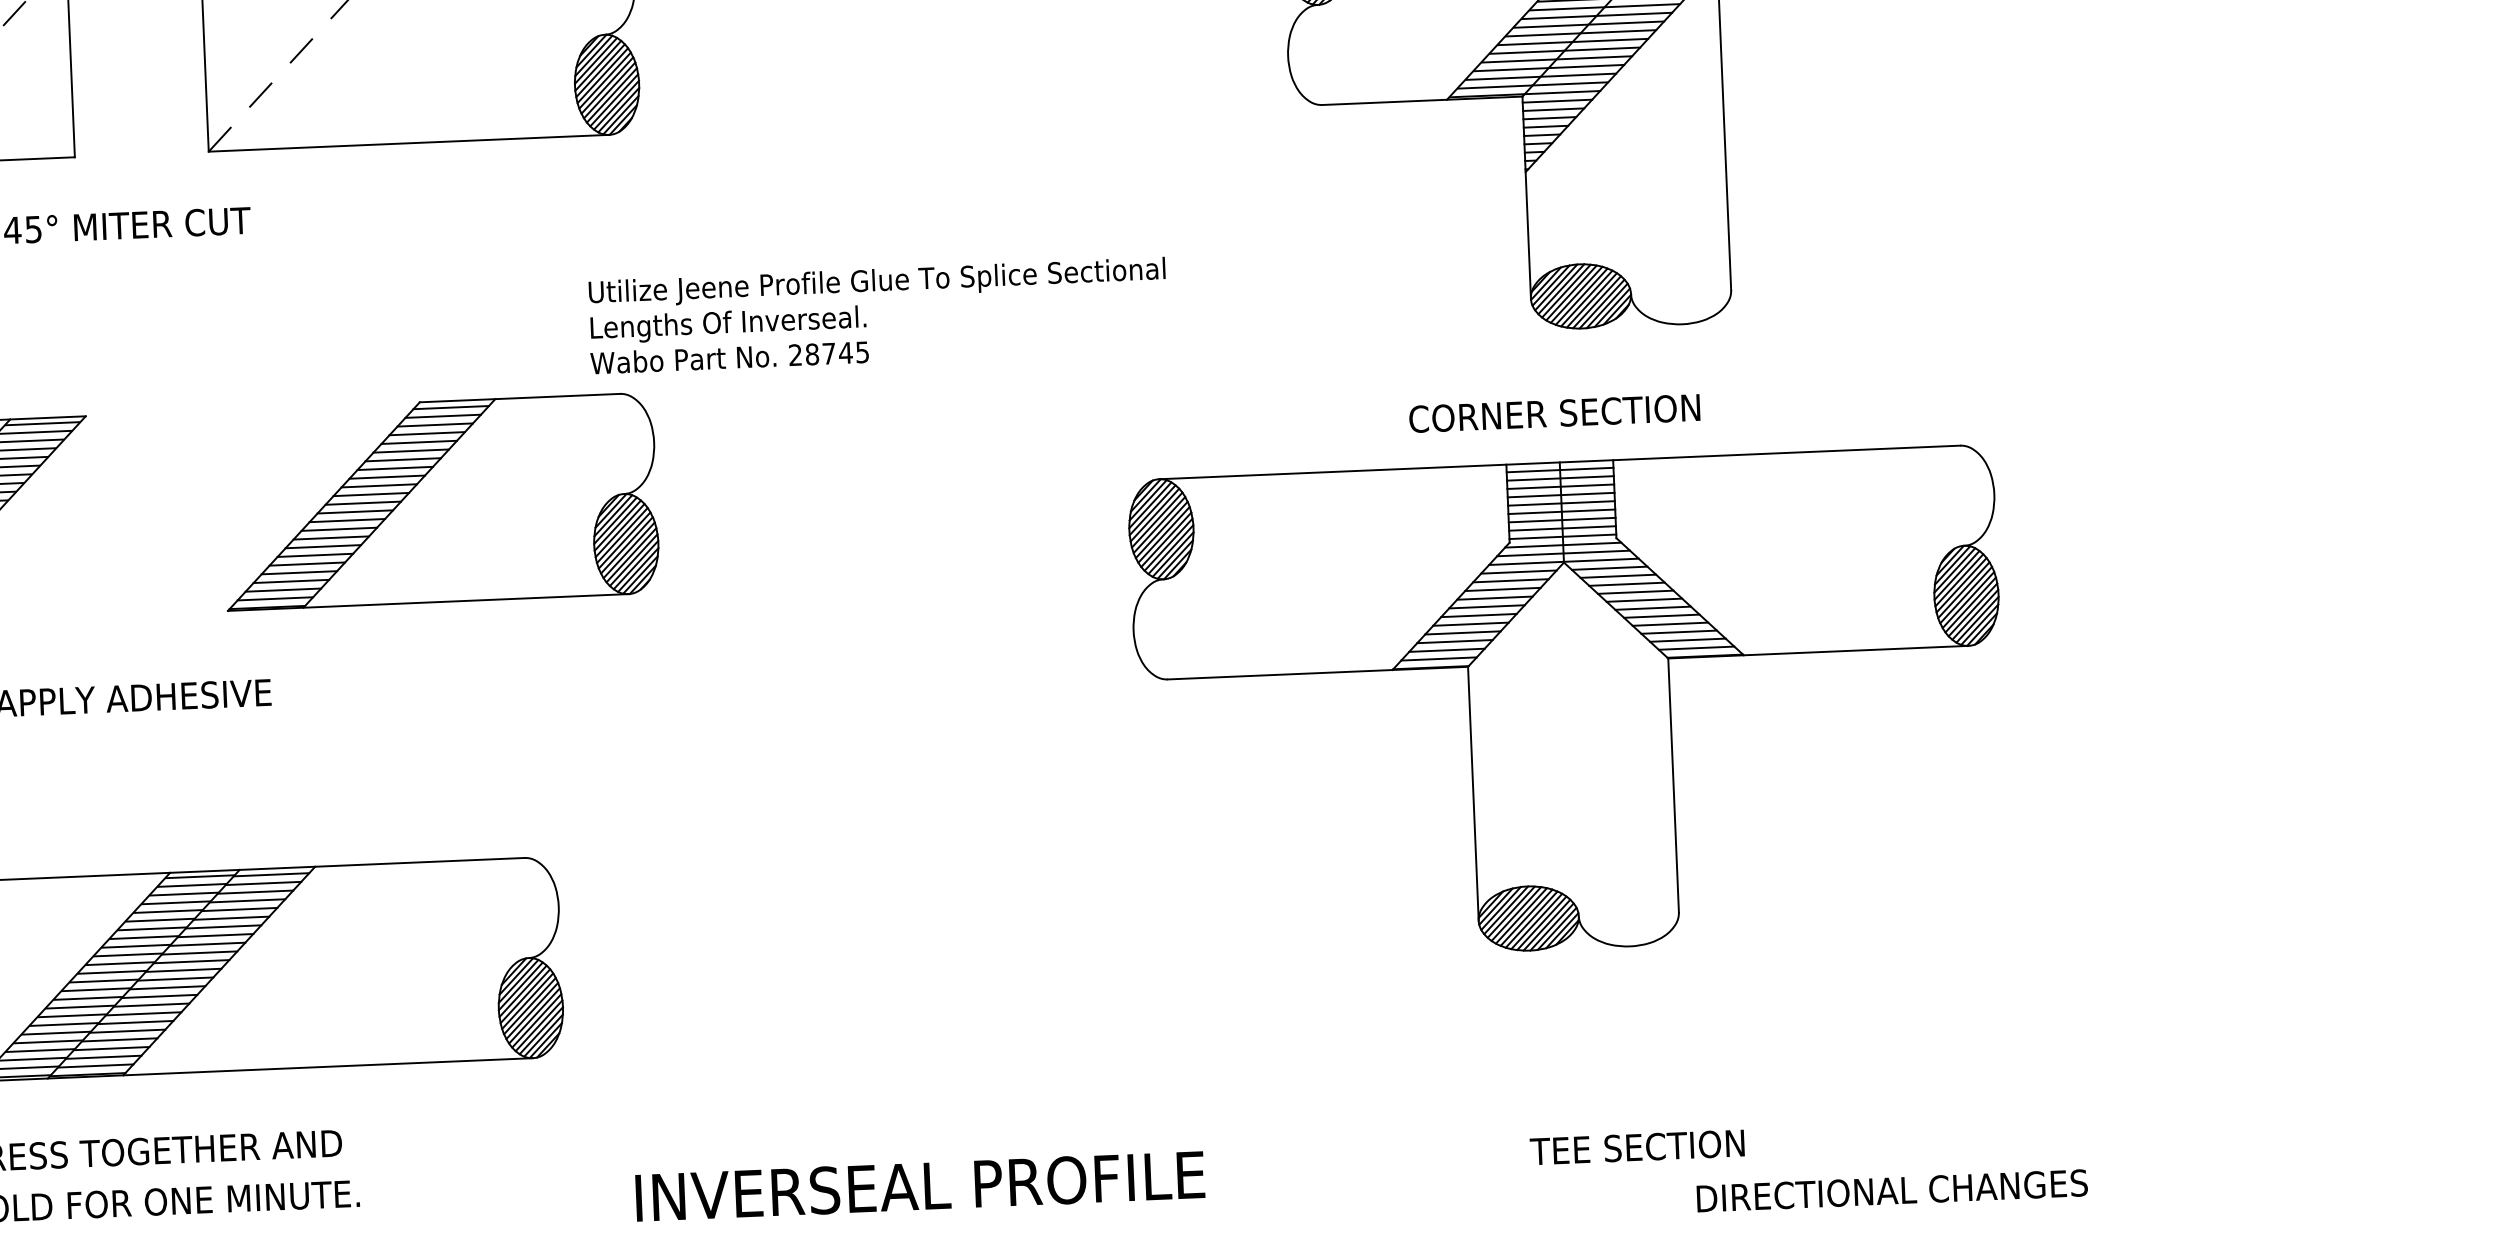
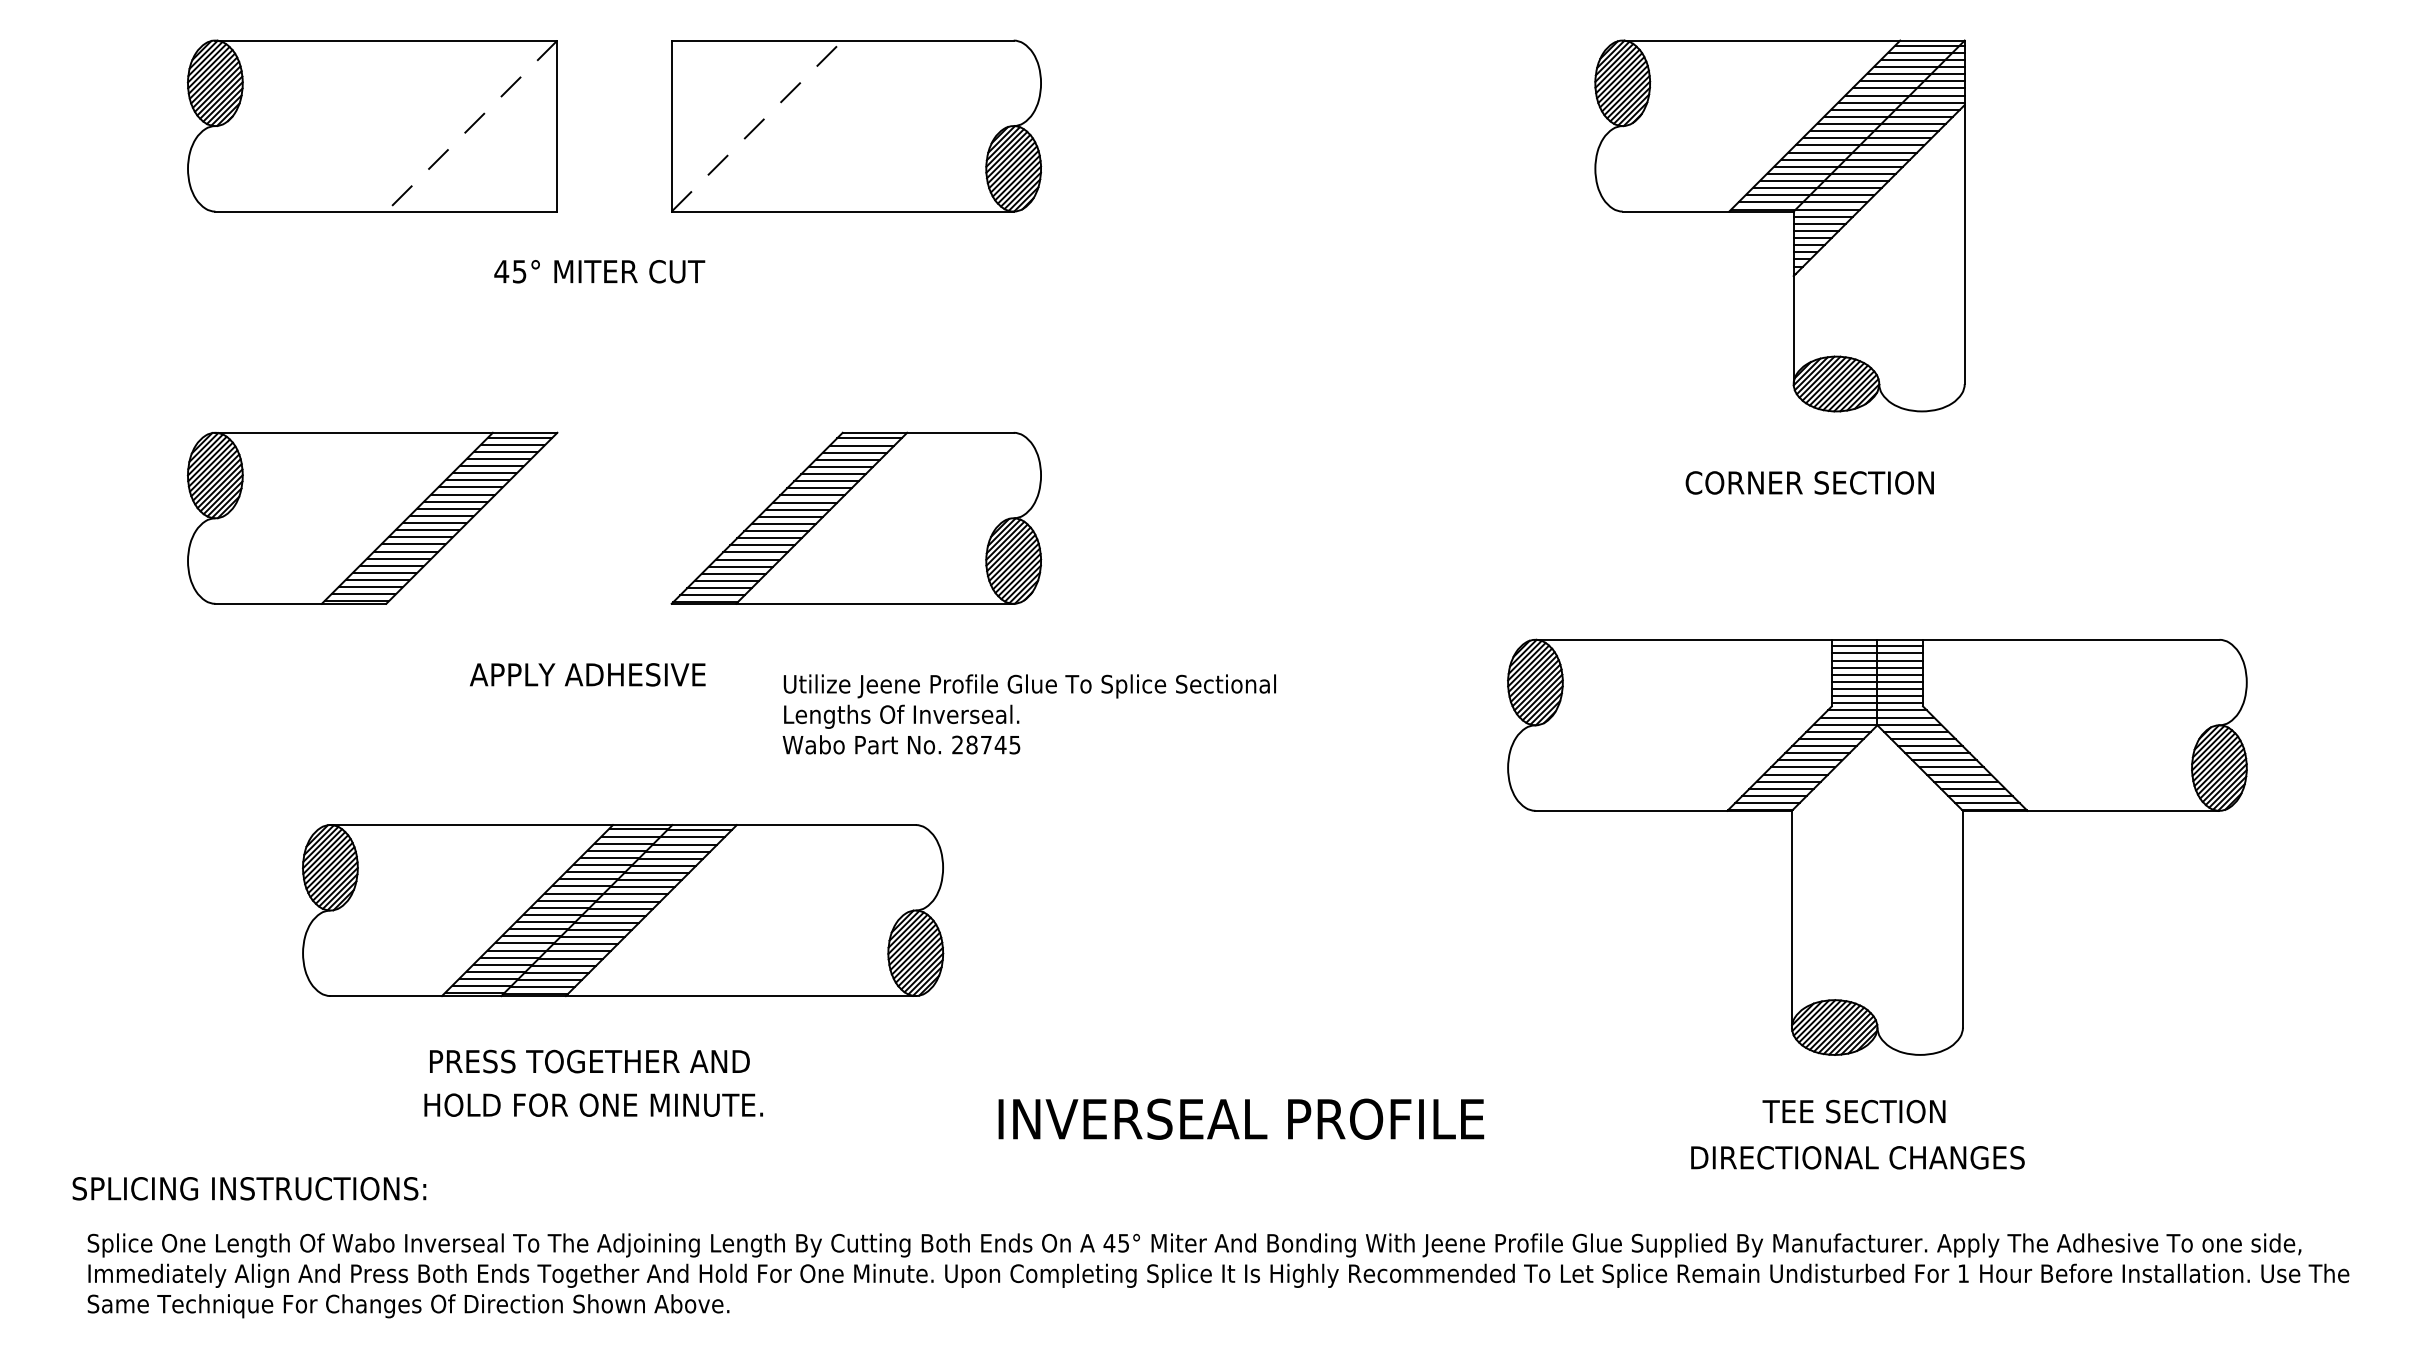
text: (876, 315) -> (1028, 714), moved
part: (1569, 704) -> (1877, 846), moved
text: (1891, 1190) -> (1857, 1157), moved

